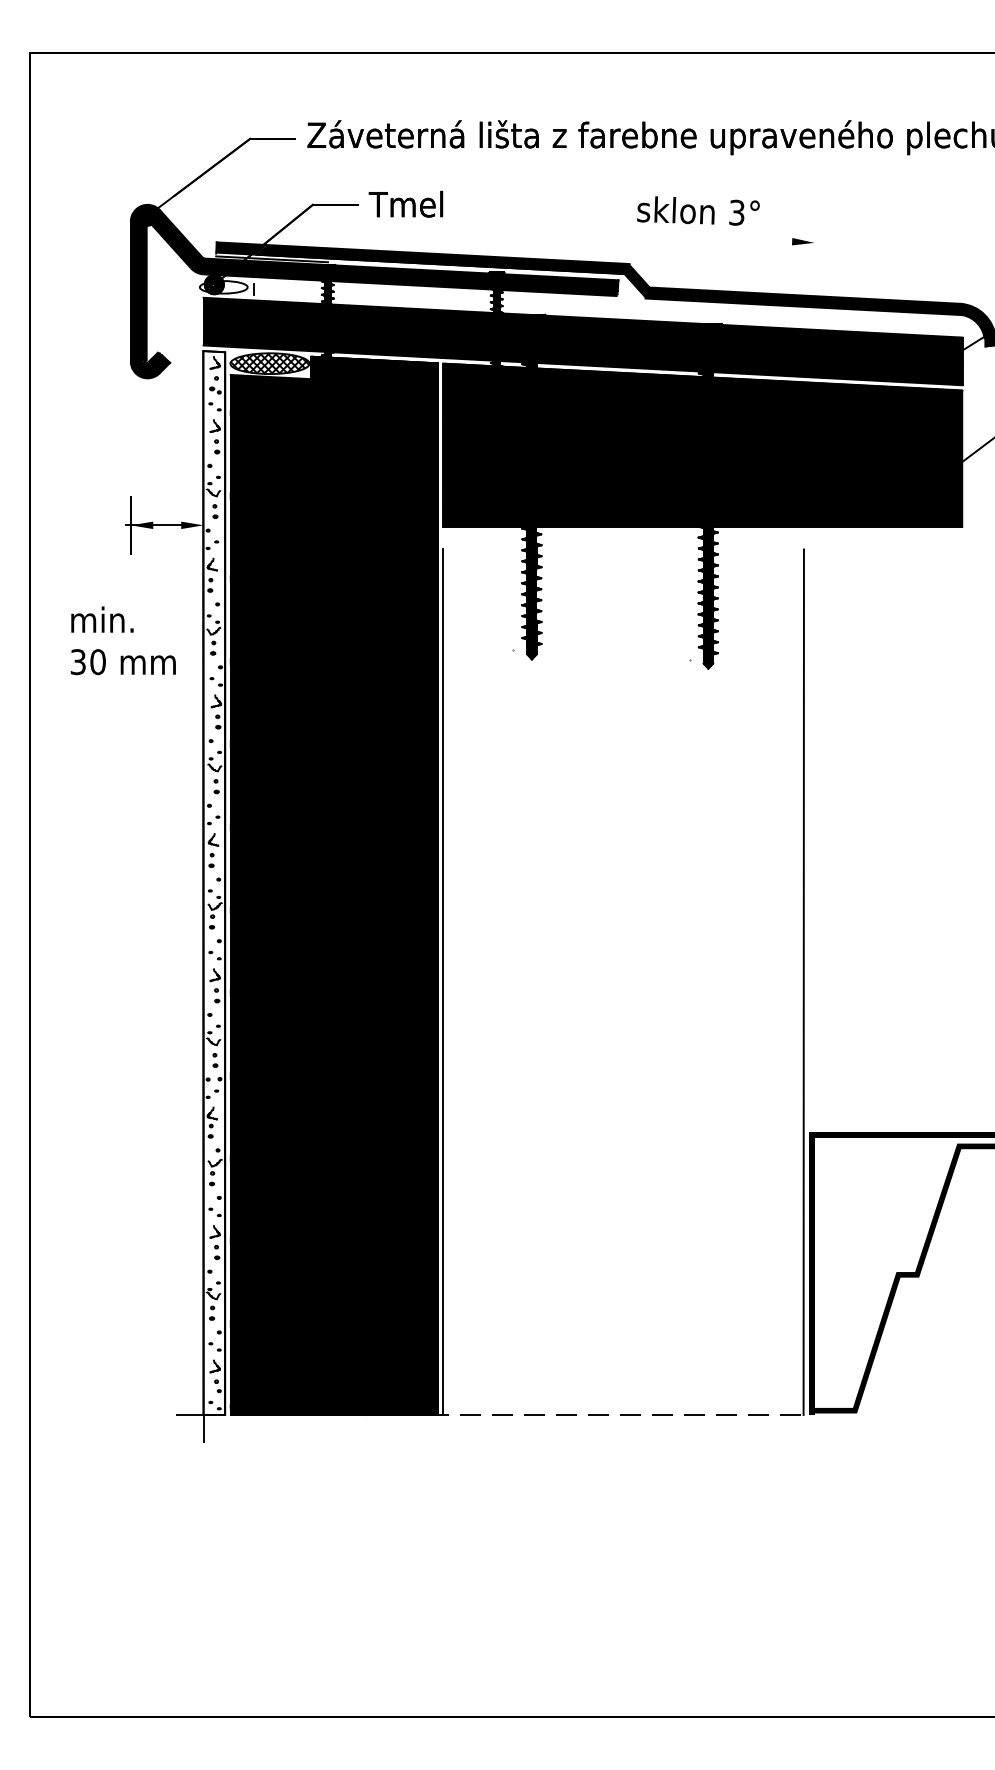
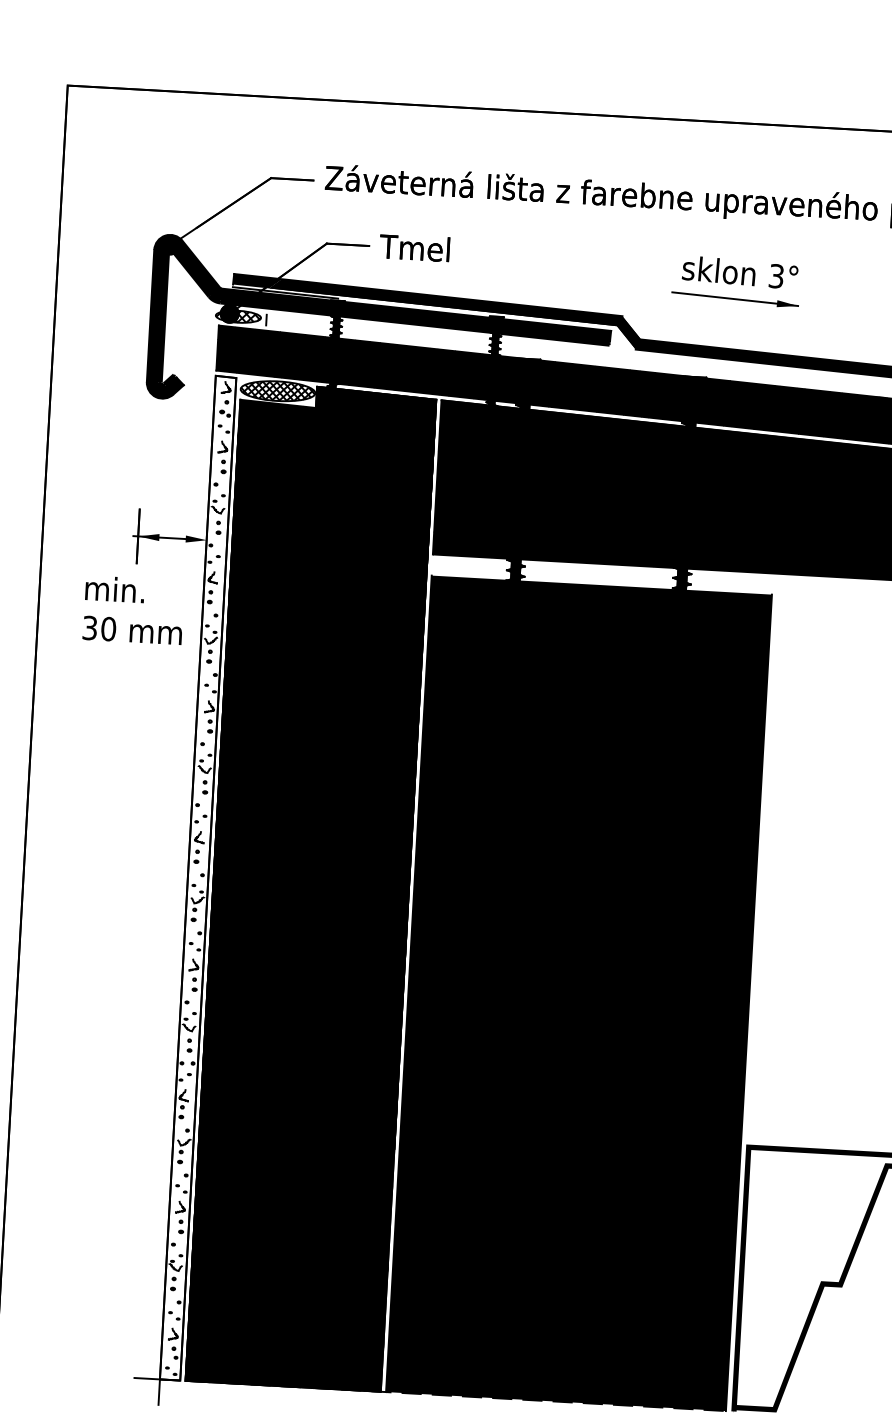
text: (698, 210) -> (740, 272), moved
line: (747, 238) -> (735, 298), added
hatch: (223, 287) -> (238, 316), added
text: (122, 640) -> (132, 610), moved
fill: (623, 981) -> (578, 992), added

